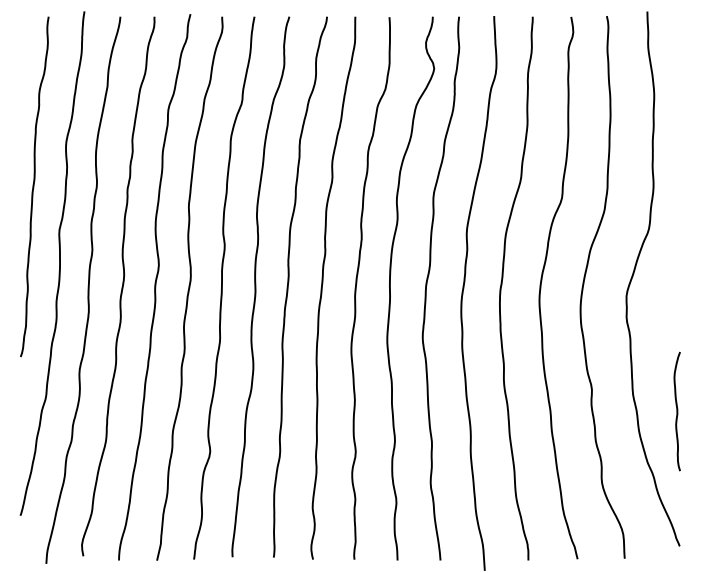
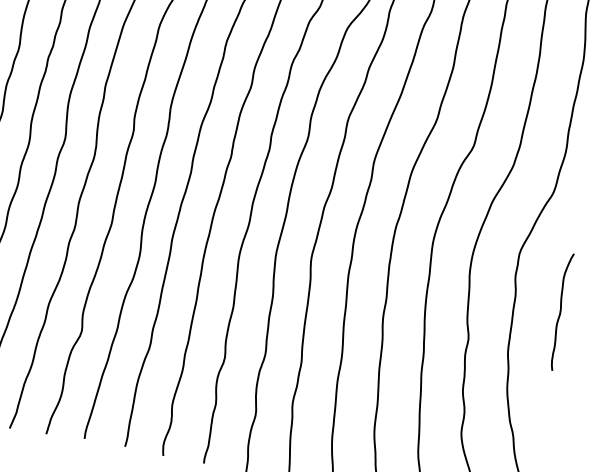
curve: (676, 411) -> (559, 311), moved

